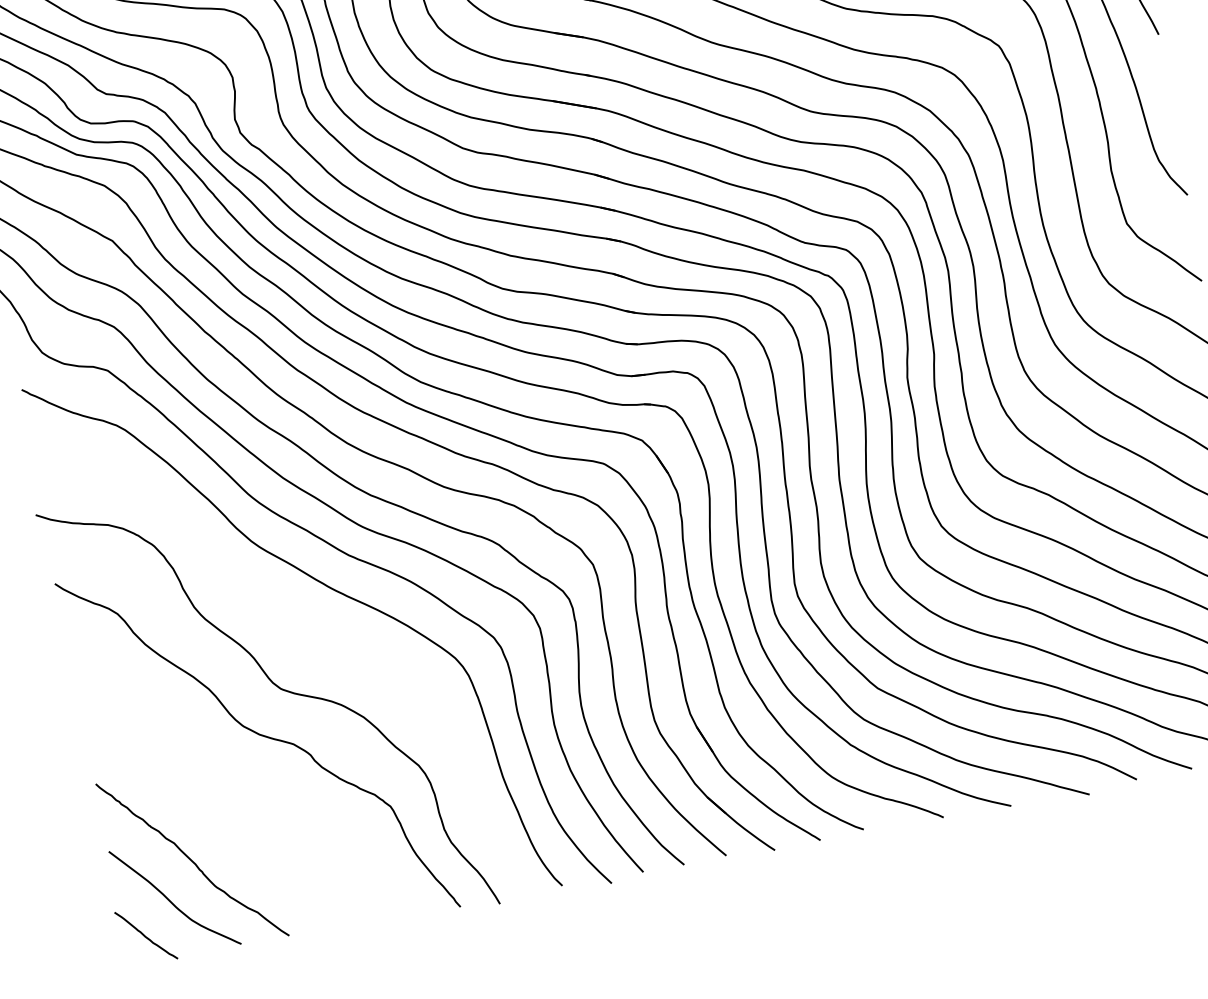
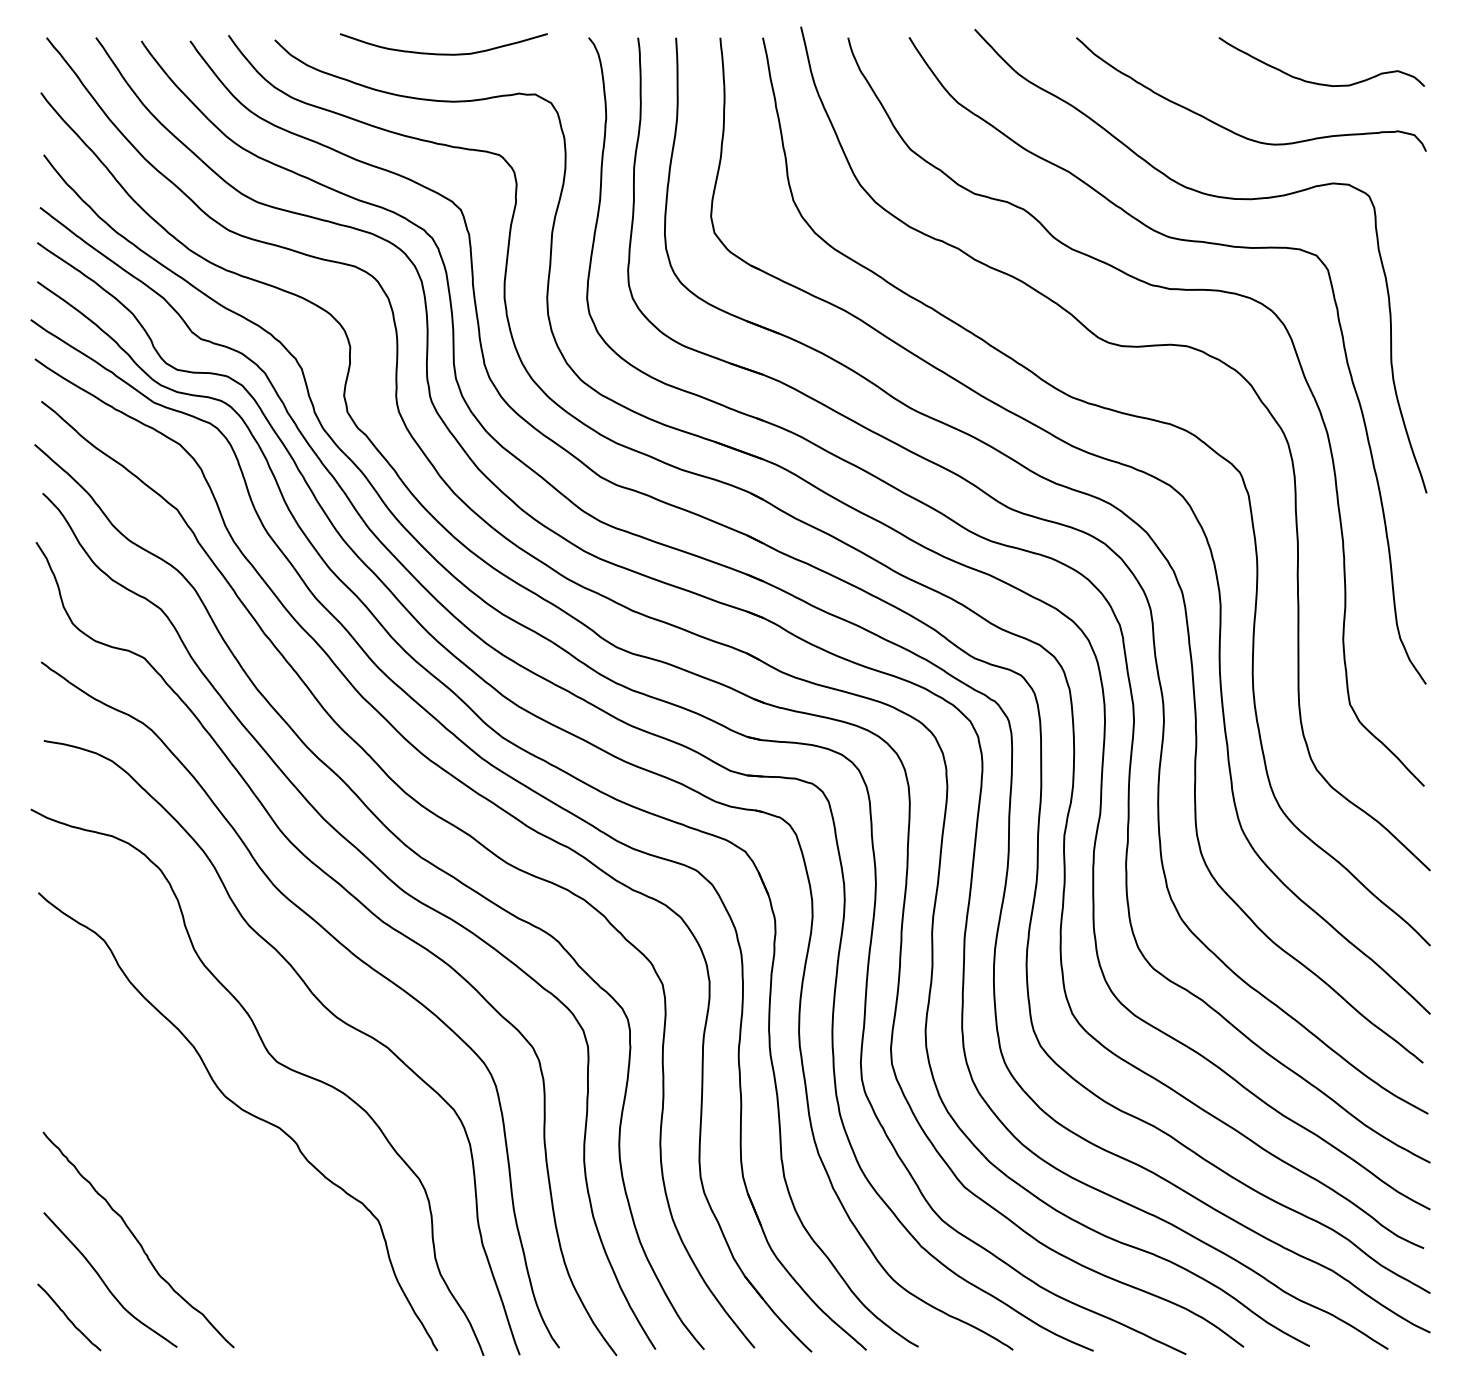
curve: (310, 634) -> (322, 1005), added

